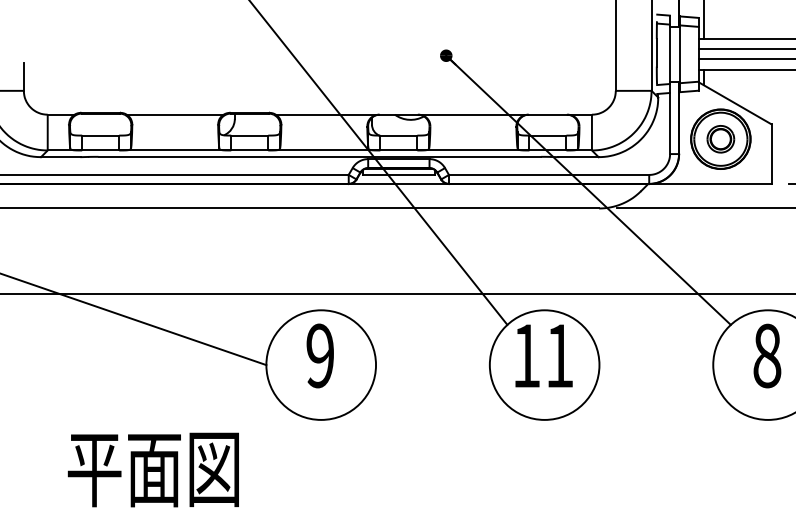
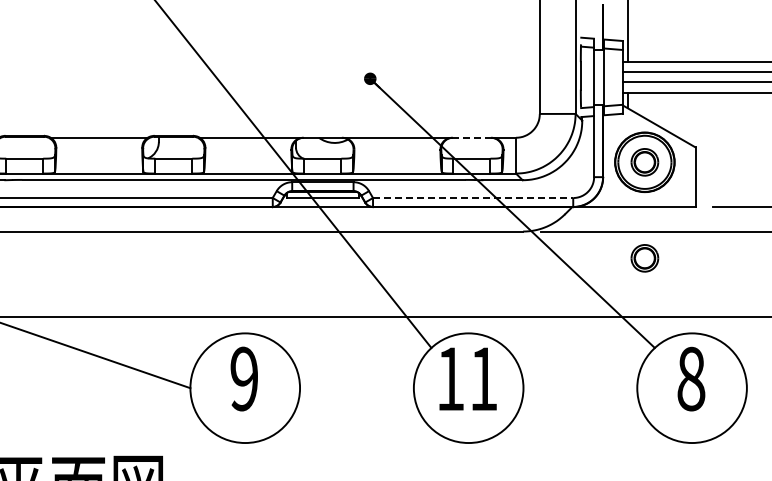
line: (547, 114) -> (471, 137), solid -> dashed
line: (549, 174) -> (473, 197), solid -> dashed
part: (720, 235) -> (644, 258), added

